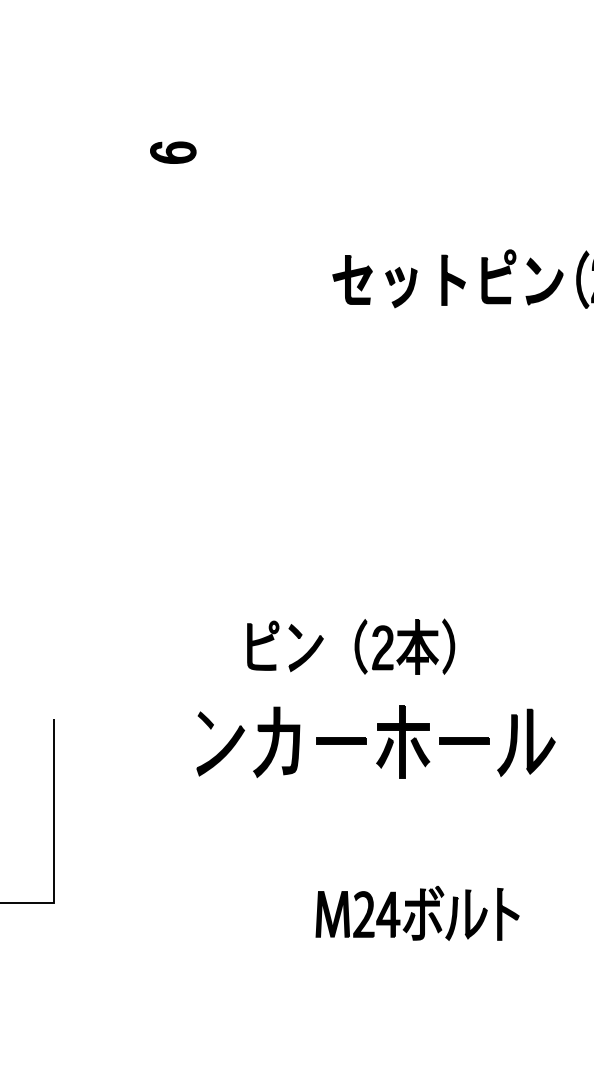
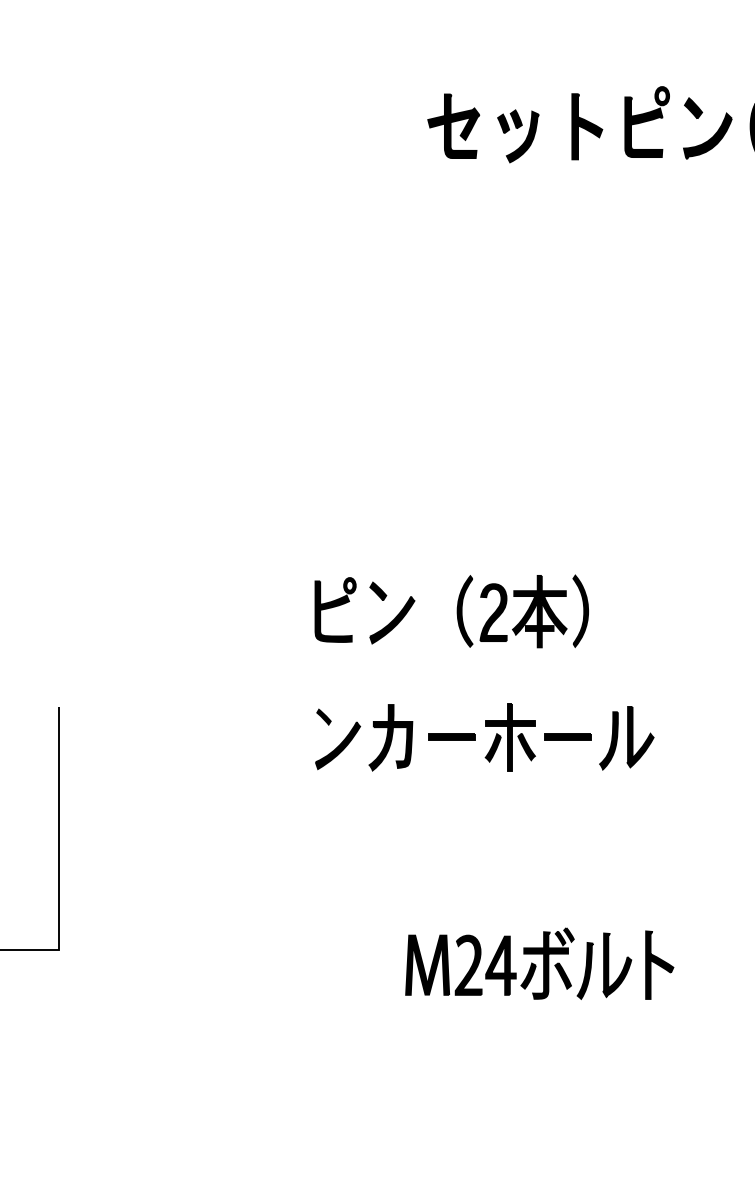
part: (375, 742) -> (484, 737), size x0.71

